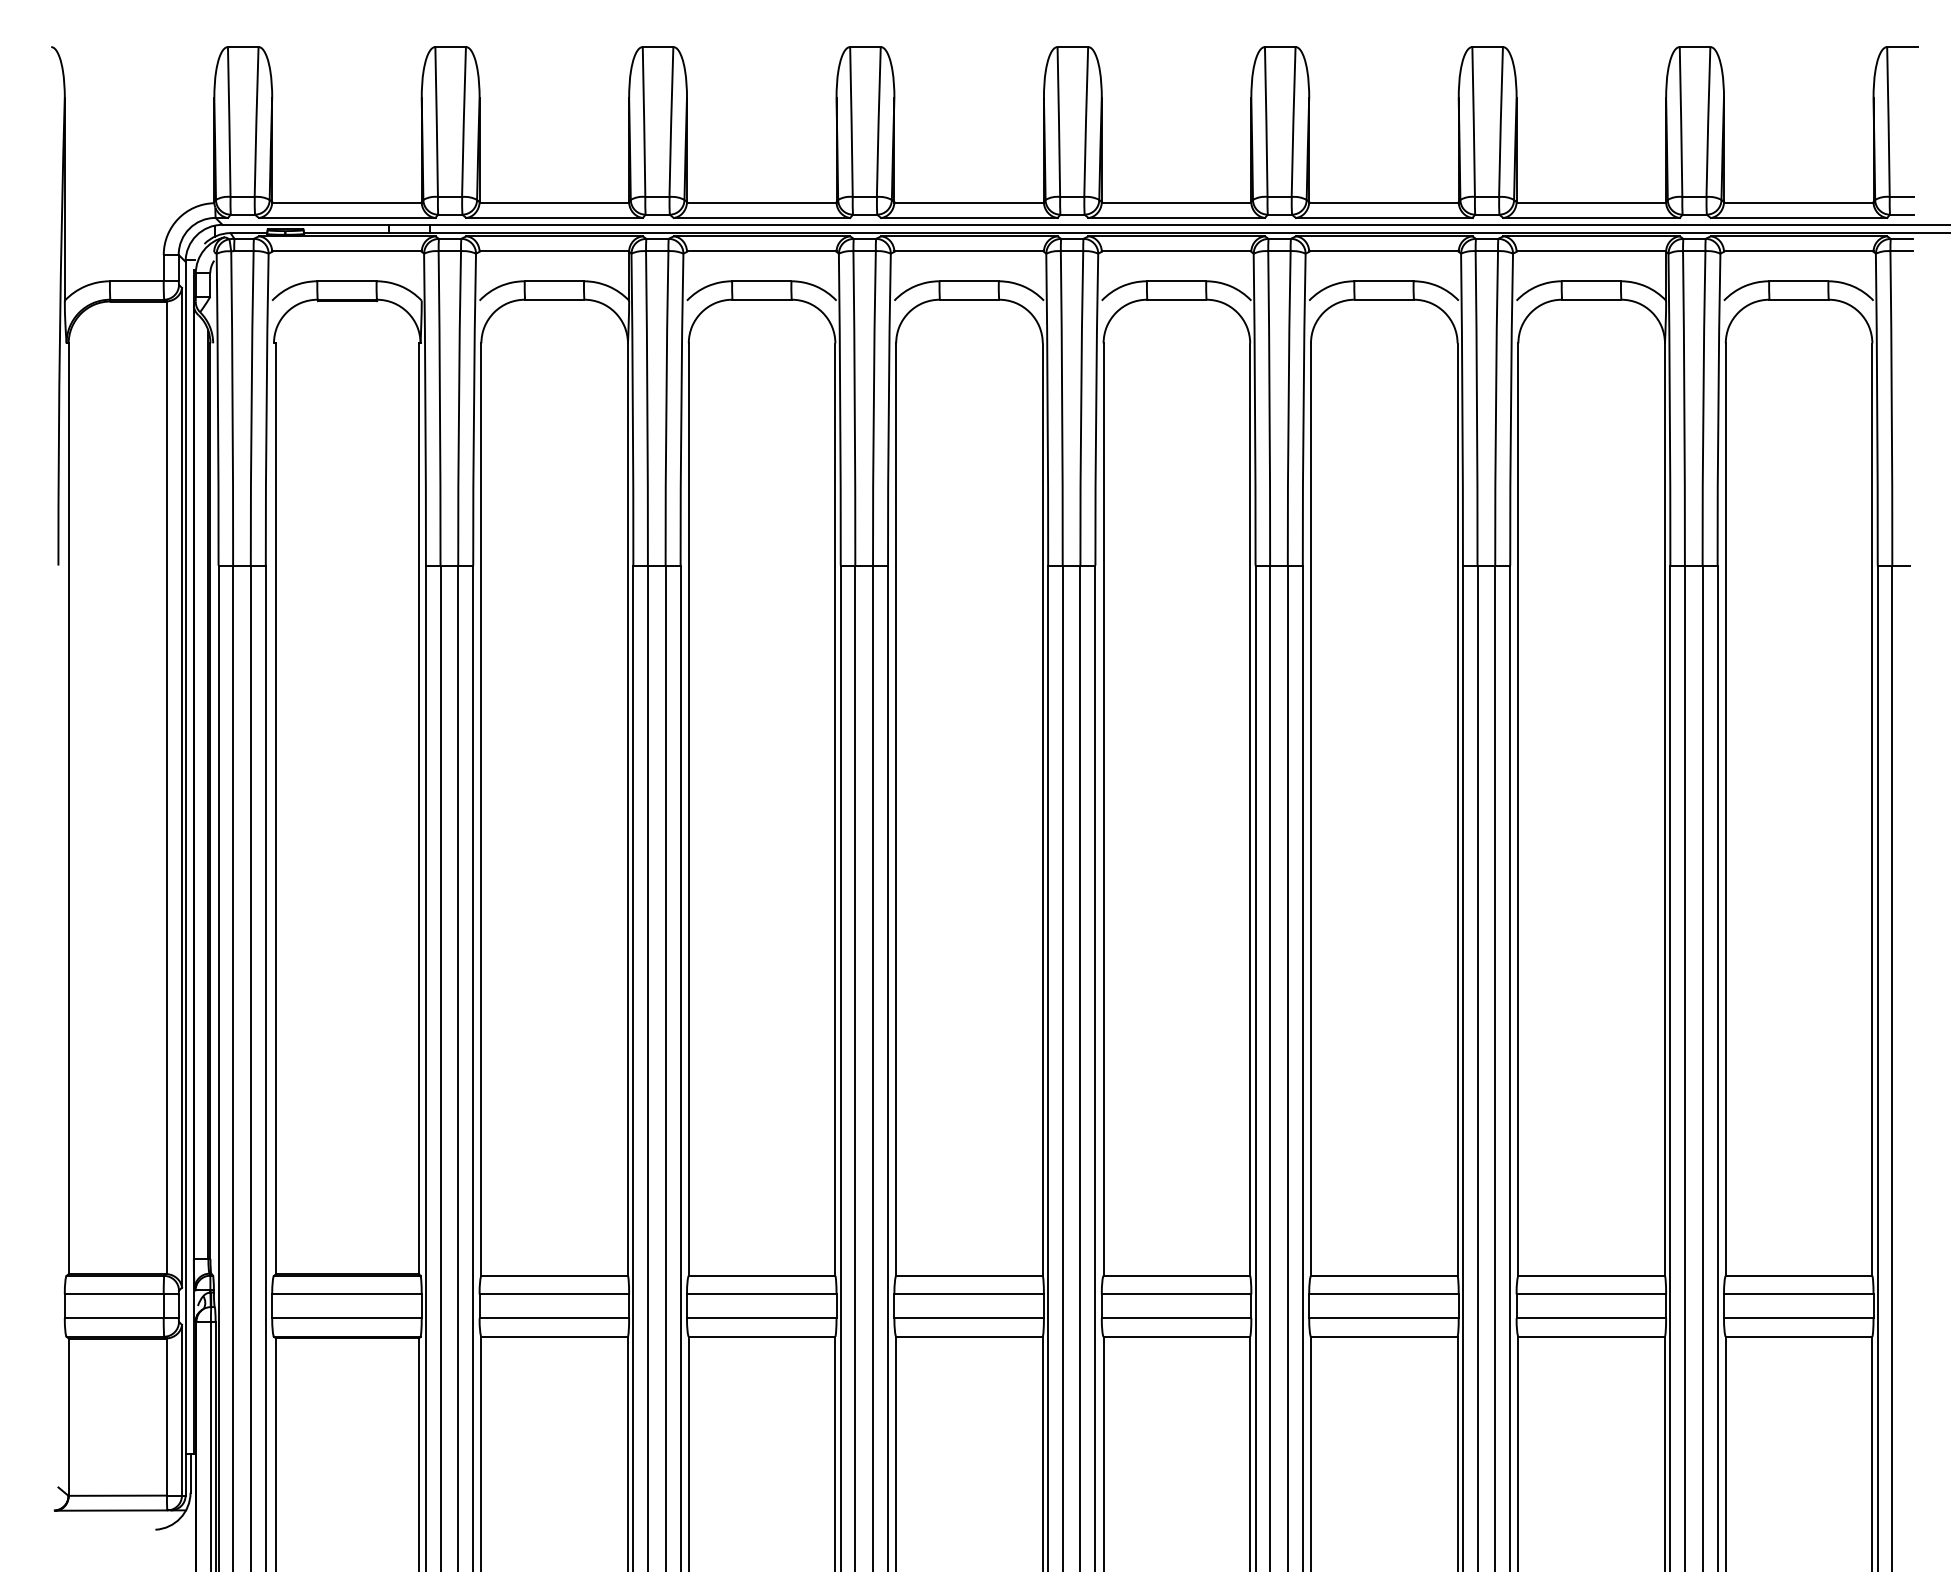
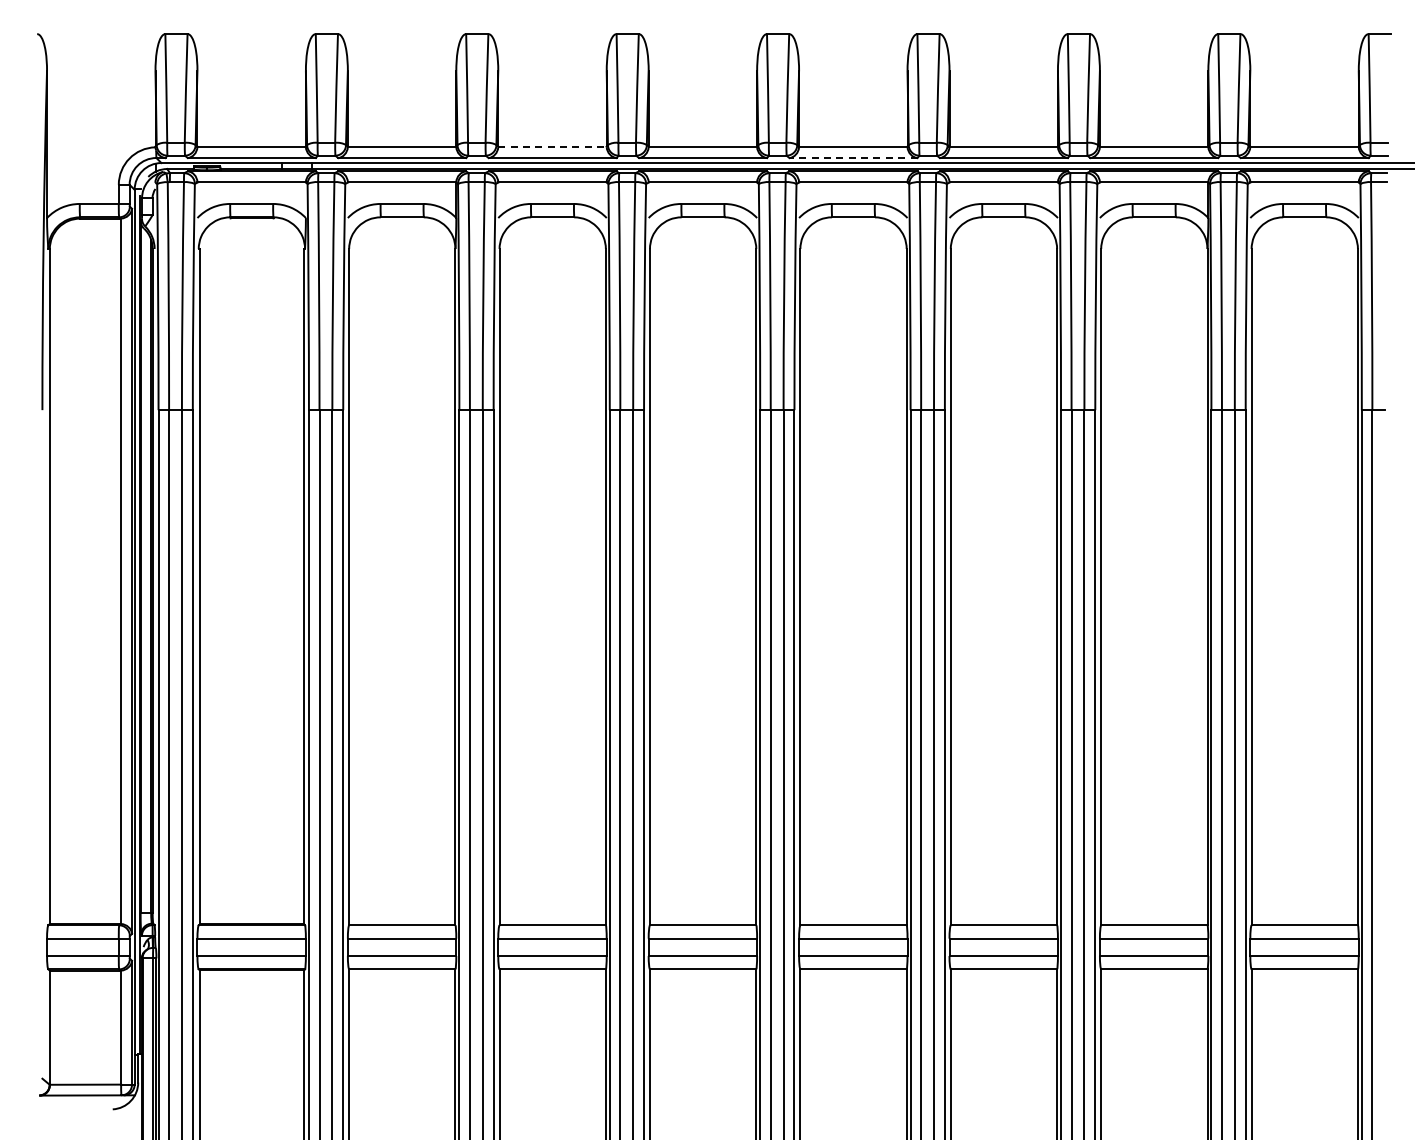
line: (761, 203) -> (552, 147), solid -> dashed
line: (1176, 218) -> (853, 158), solid -> dashed

